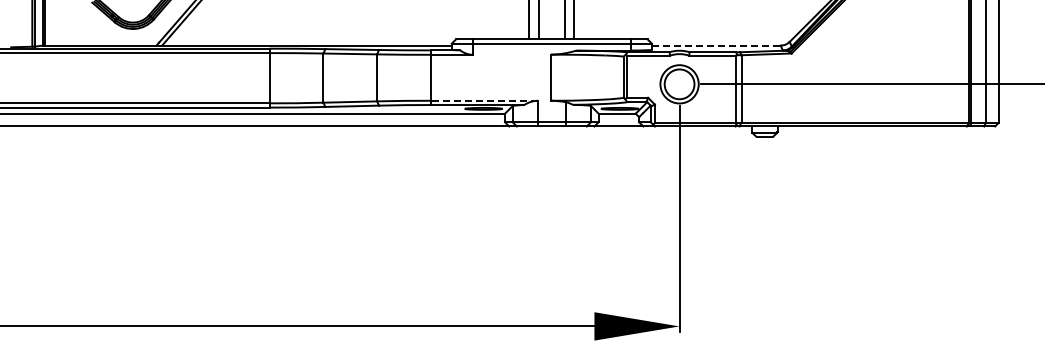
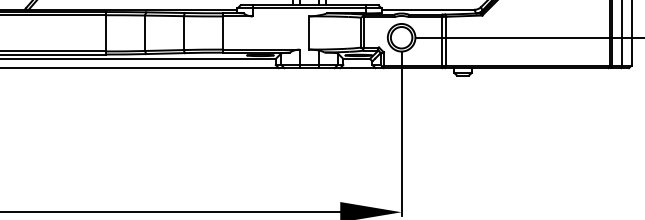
line: (716, 45) -> (428, 9), dashed -> solid
line: (484, 100) -> (261, 49), dashed -> solid

